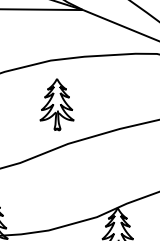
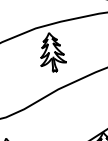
part: (56, 104) -> (51, 52), moved

